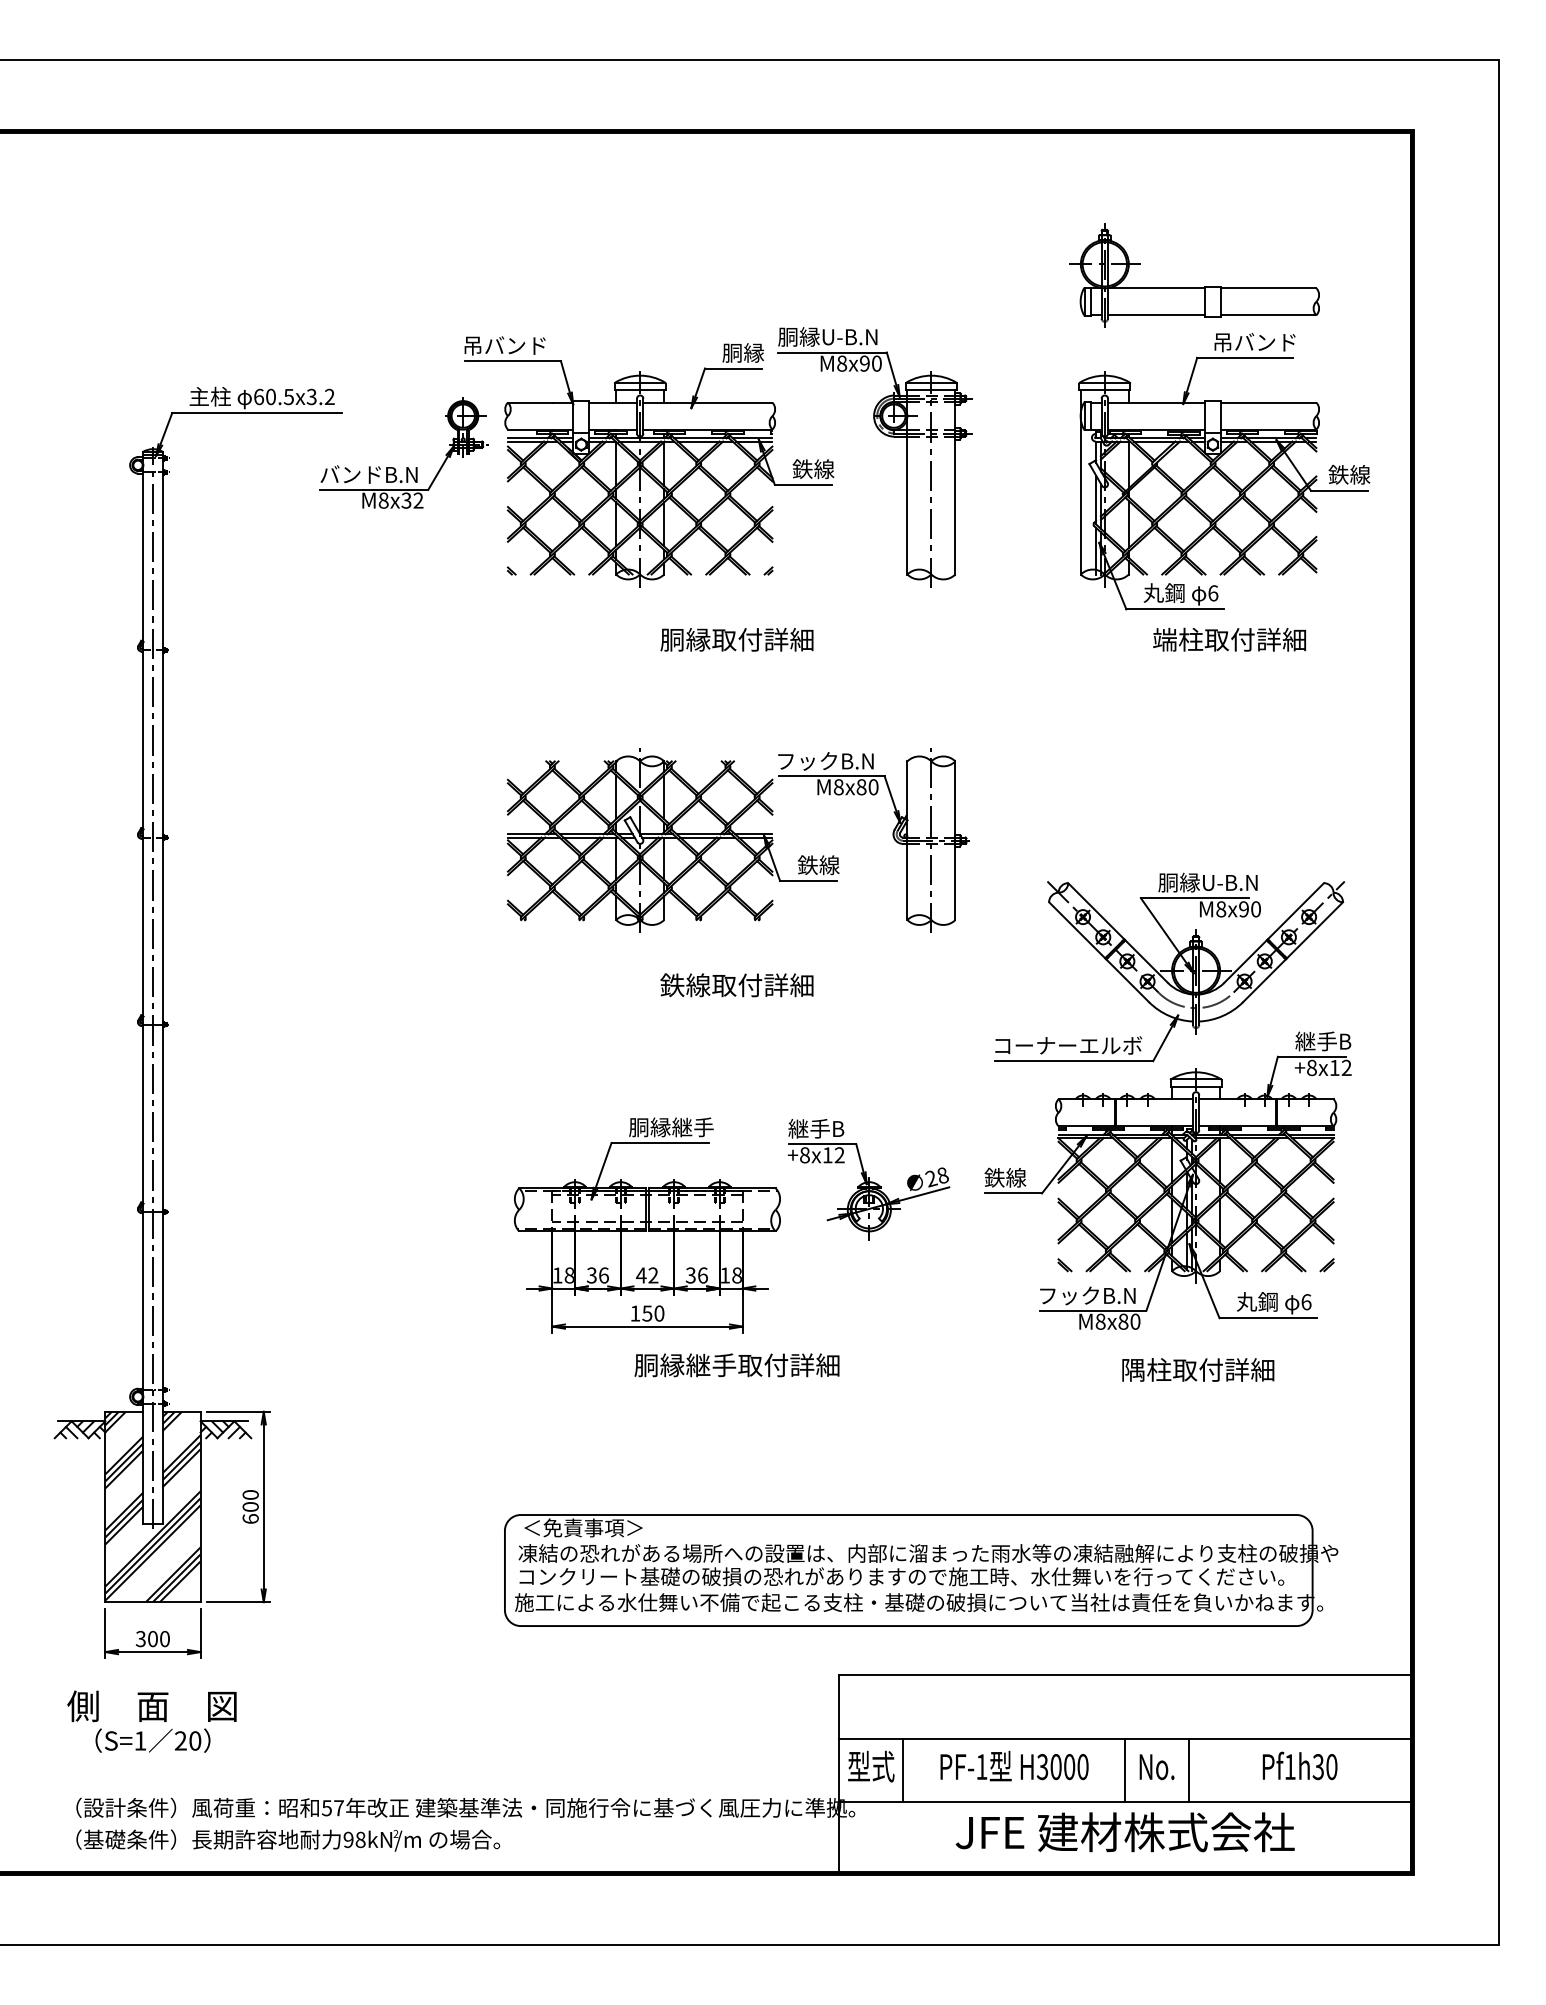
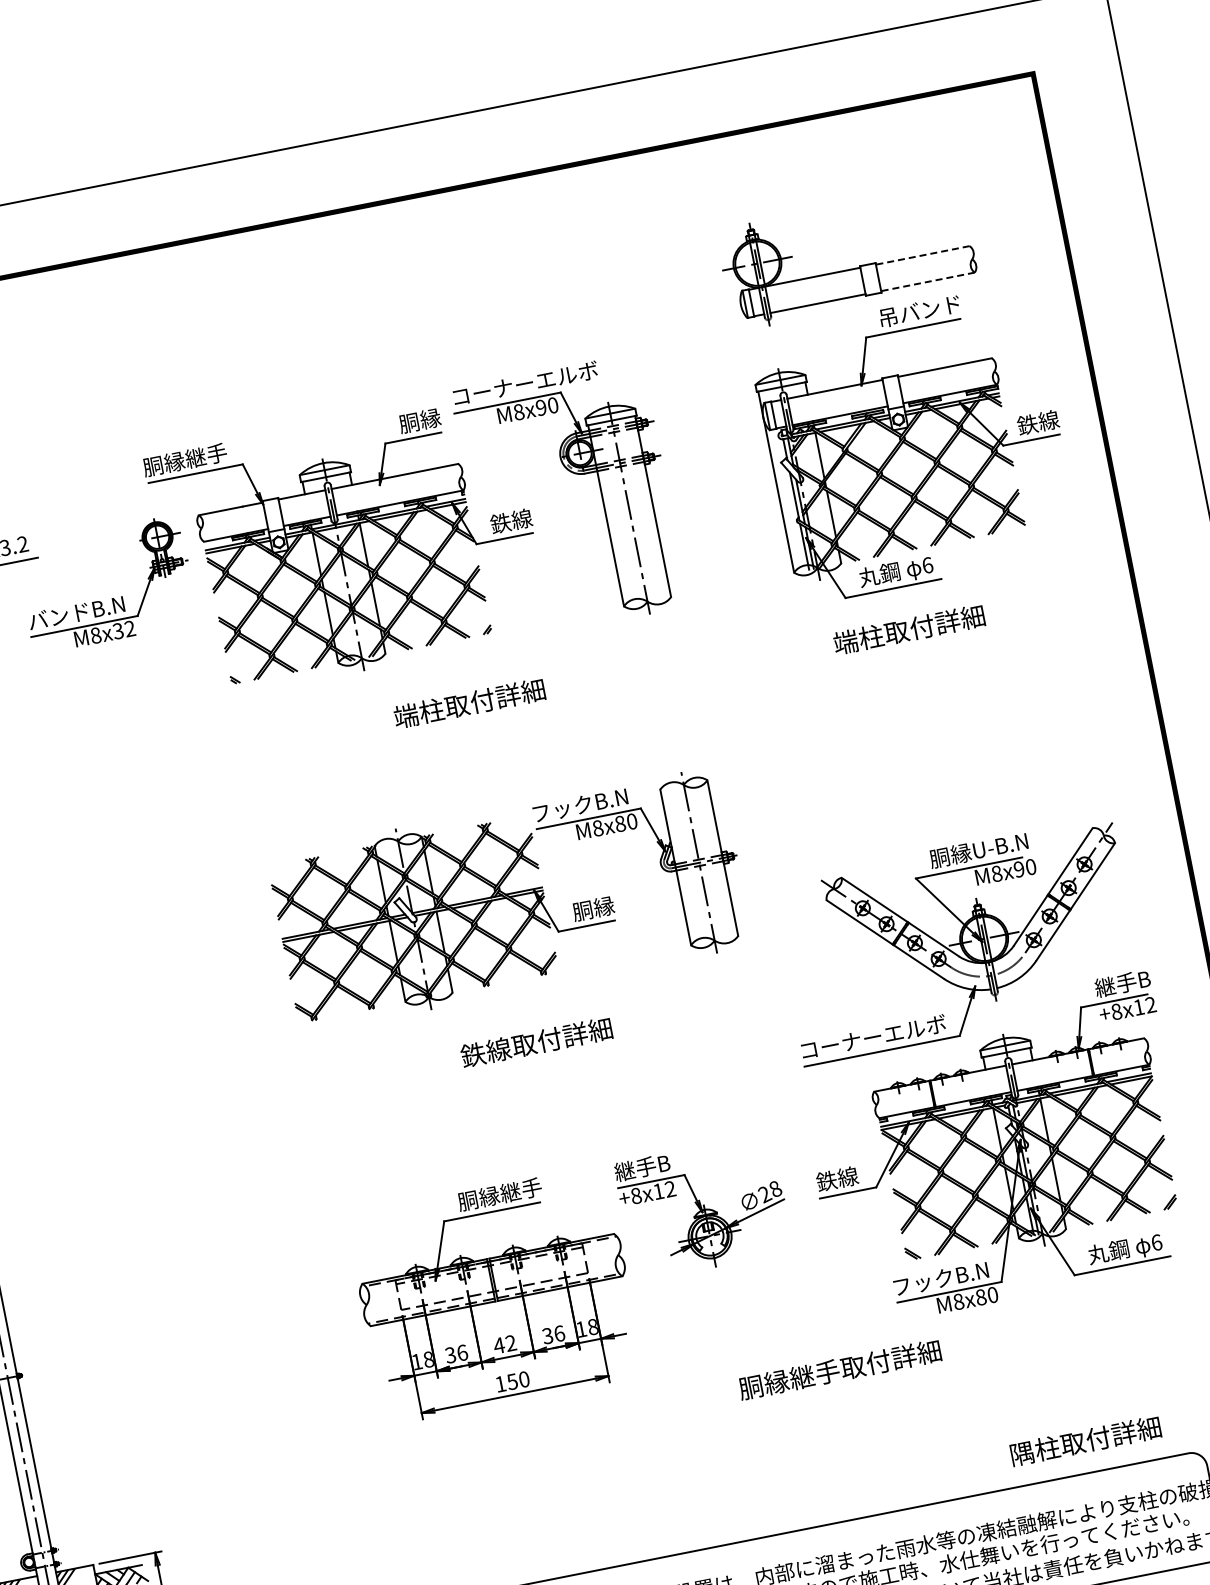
line: (1268, 288) -> (922, 255), solid -> dashed
line: (1268, 315) -> (927, 282), solid -> dashed
text: (852, 336) -> (523, 383), 胴縁U-B.N -> コーナーエルボ
text: (504, 345) -> (184, 459), 吊バンド -> 胴縁継手
text: (685, 639) -> (418, 713), 胴縁取付詳細 -> 端柱取付詳細
text: (1229, 639) -> (909, 629), moved
text: (818, 865) -> (593, 909), 鉄線 -> 胴縁
text: (736, 1365) -> (839, 1370), moved
text: (1198, 1369) -> (1085, 1440), moved

